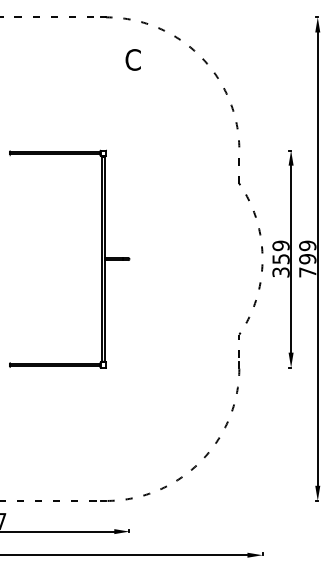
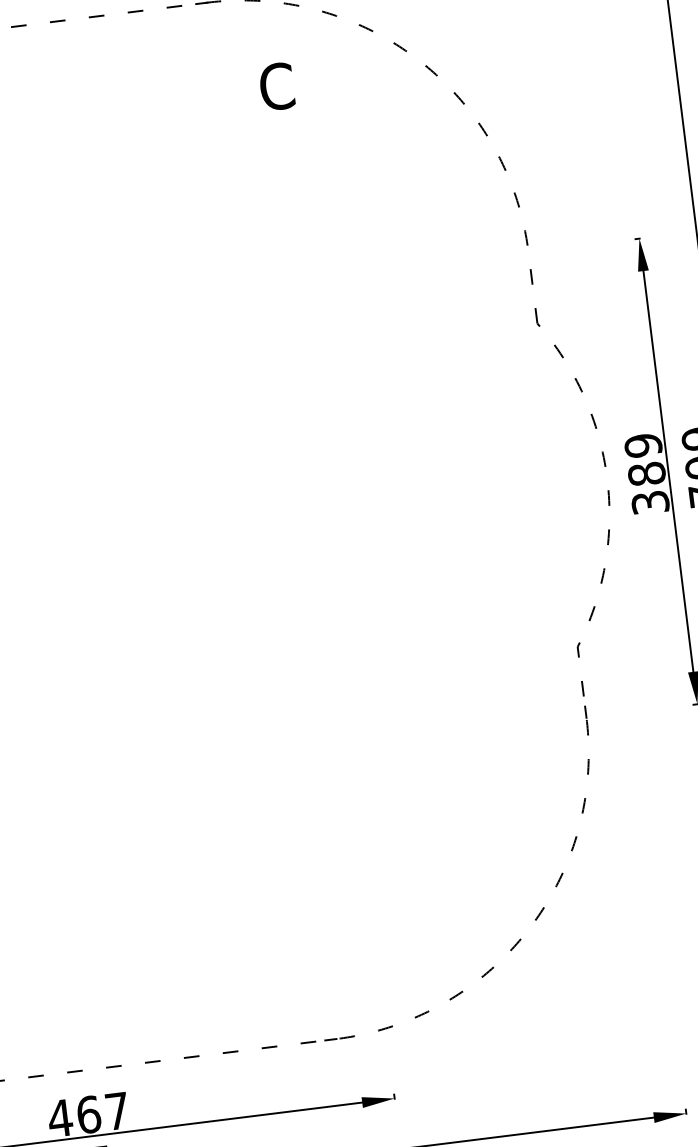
part: (101, 258) -> (261, 520), removed
text: (280, 259) -> (645, 475), 359 -> 389

